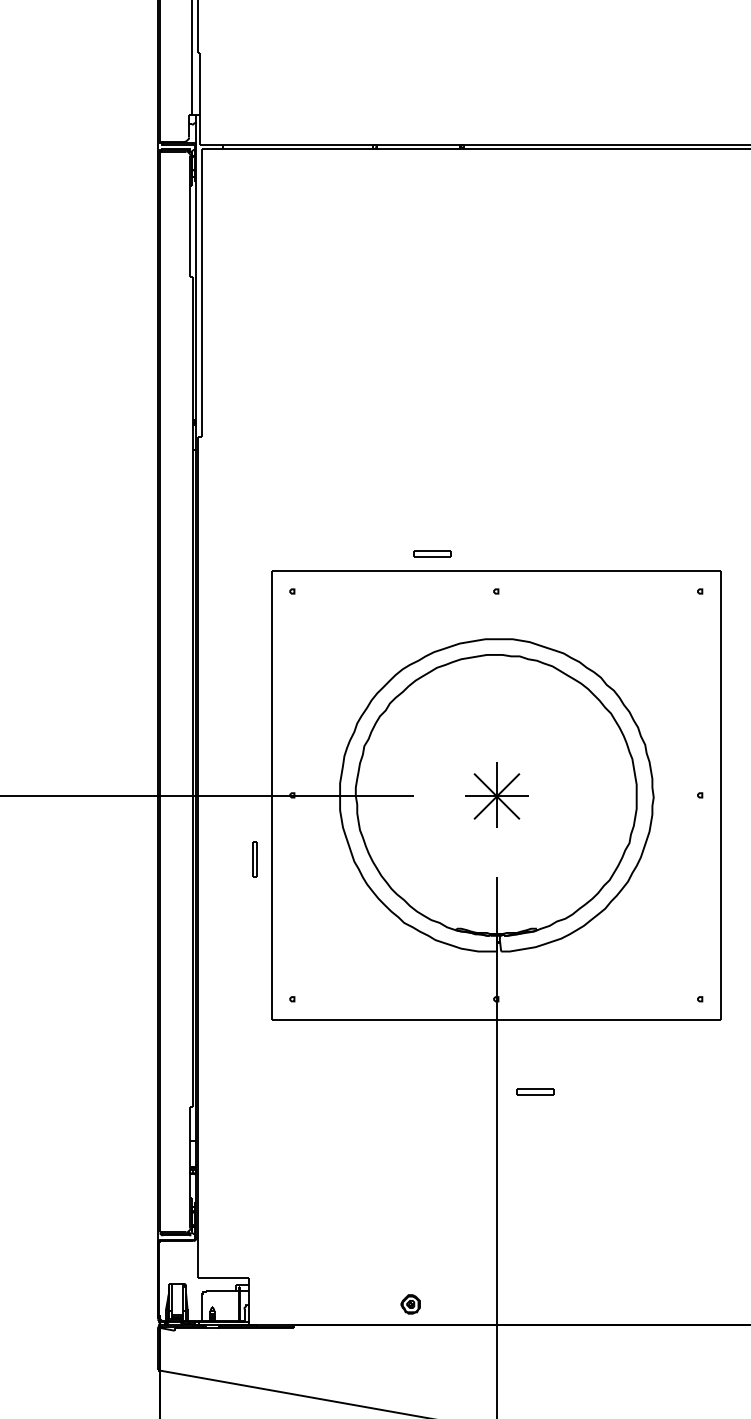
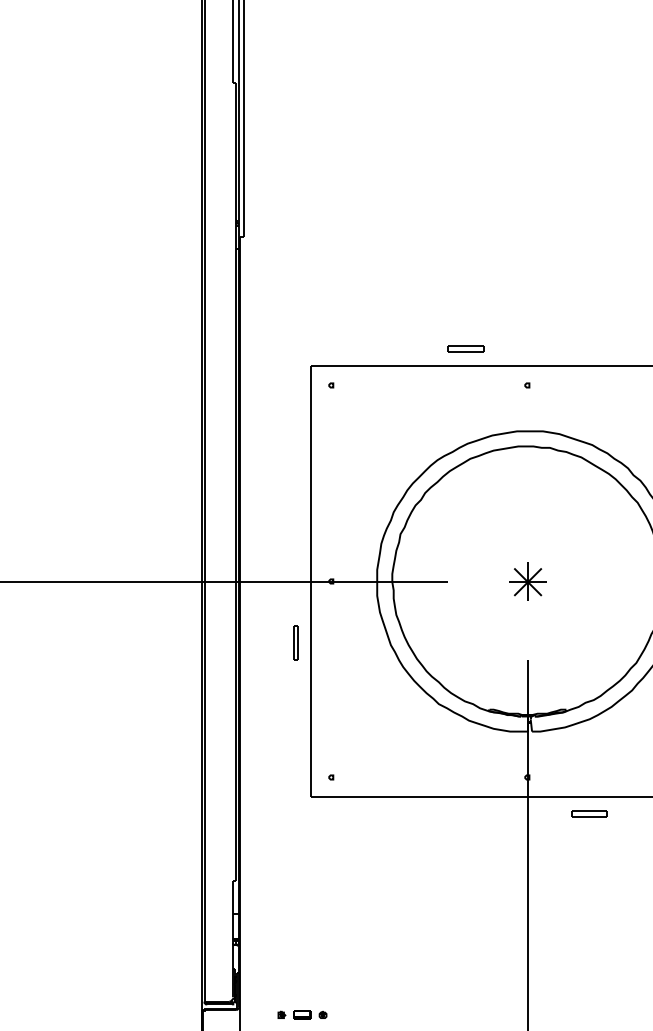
part: (496, 795) -> (527, 581), size x0.62
part: (535, 1091) -> (590, 813), moved
part: (262, 1246) -> (302, 1015), added

